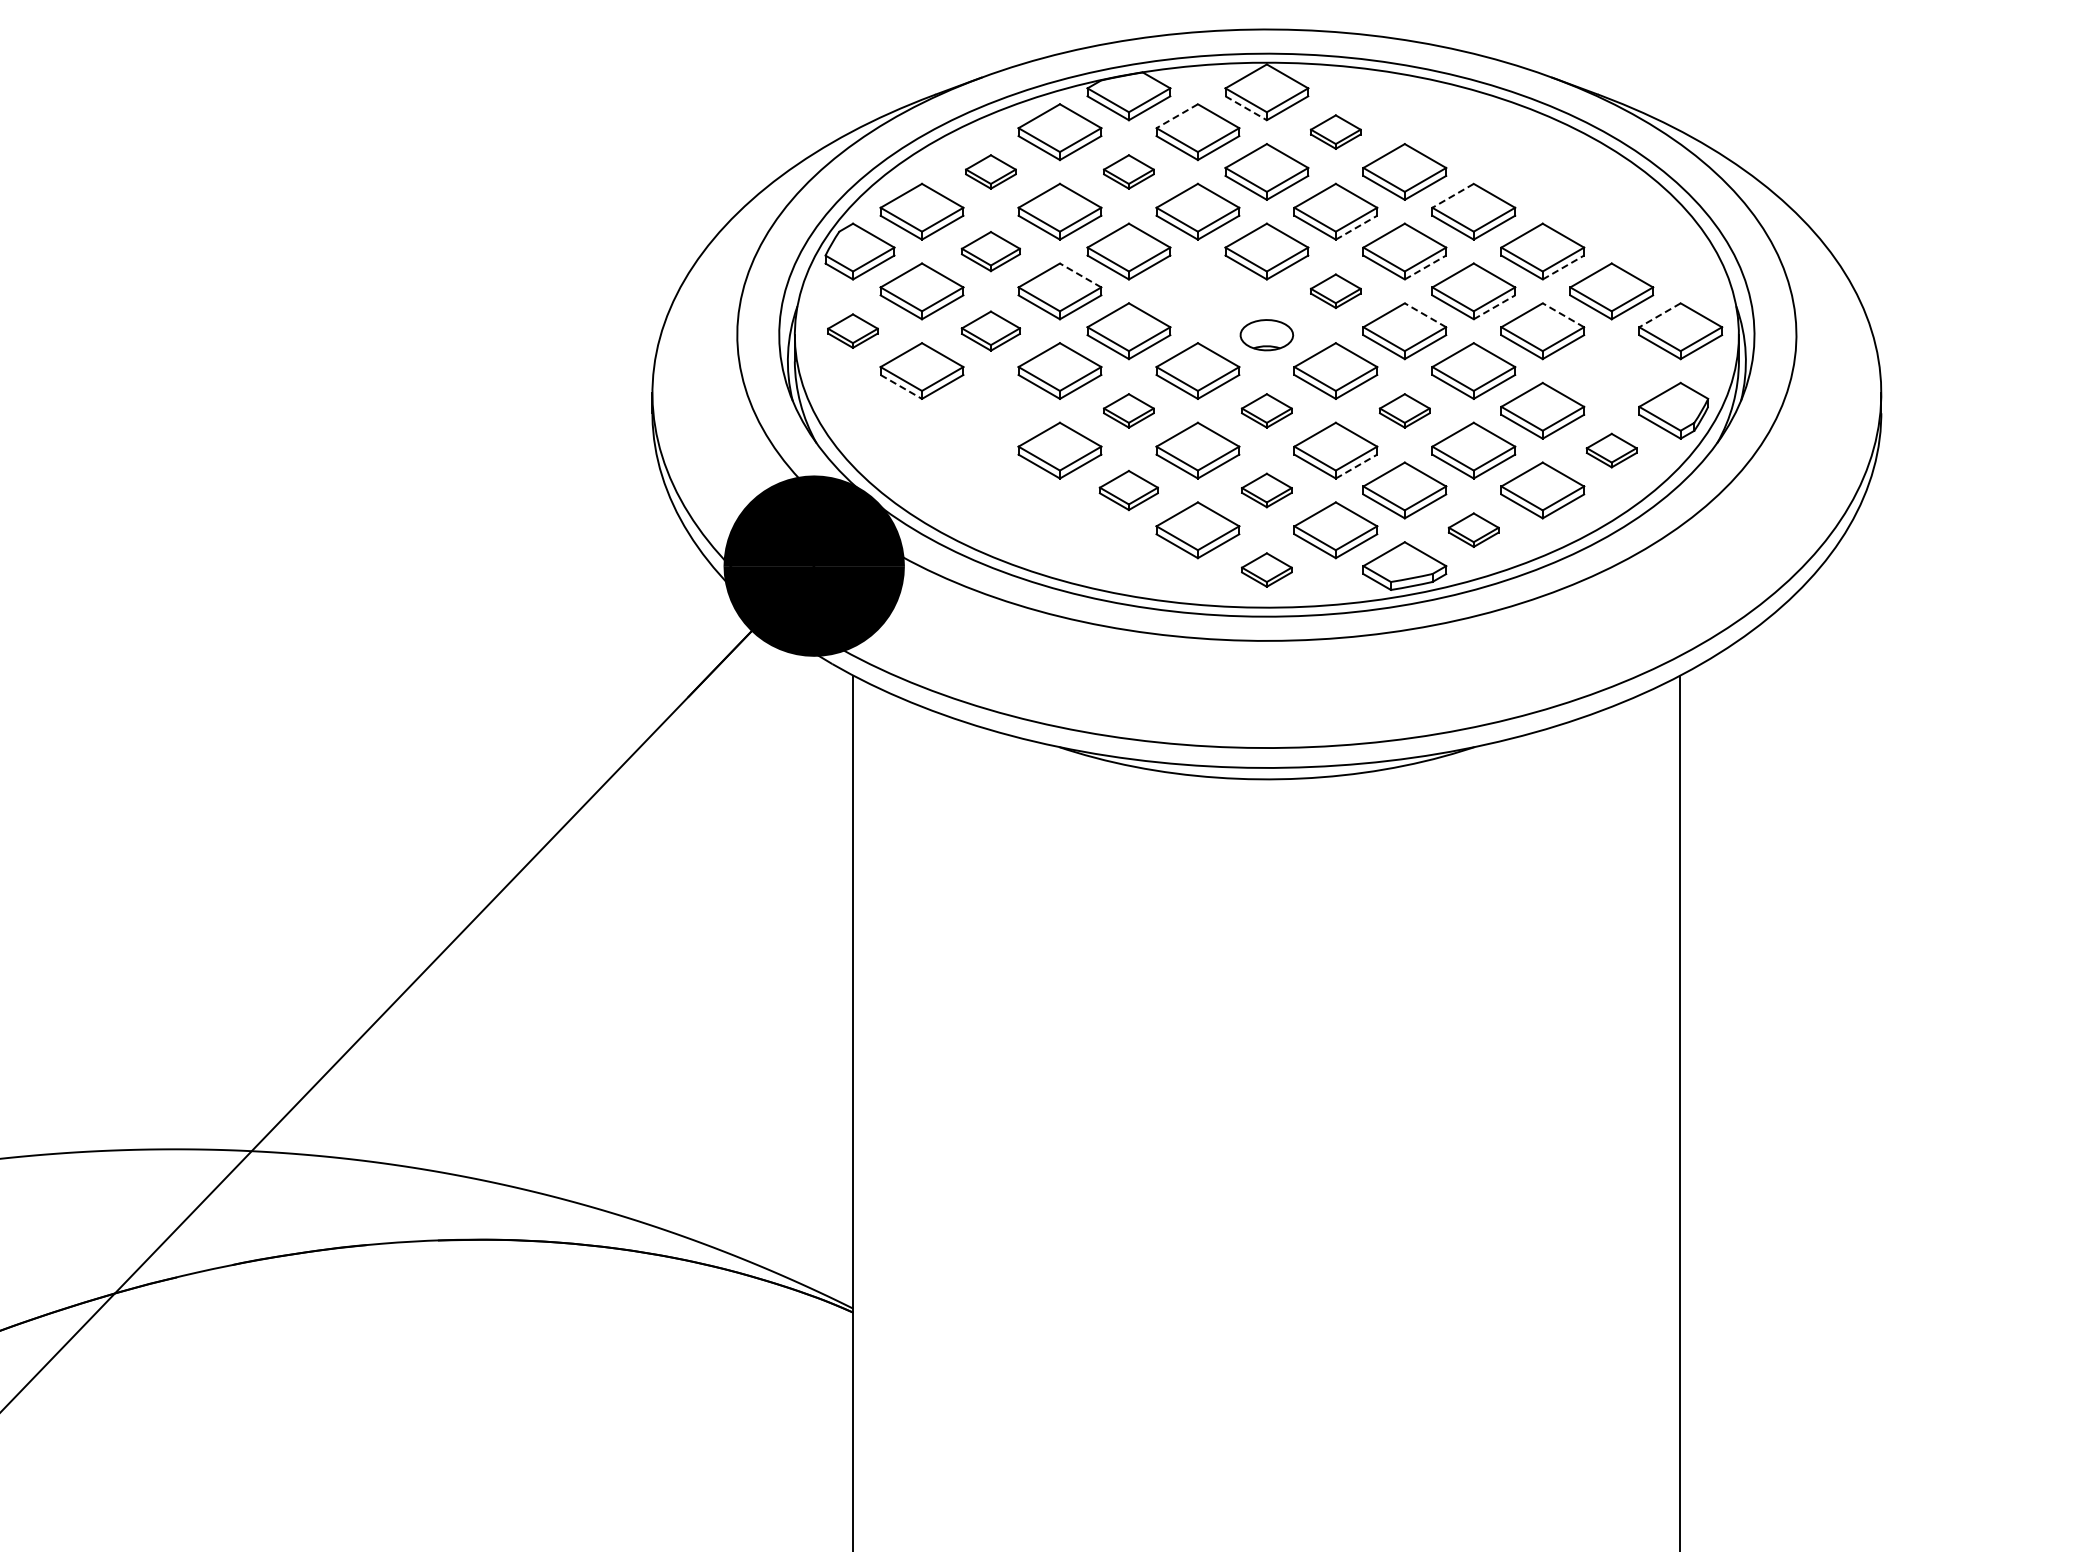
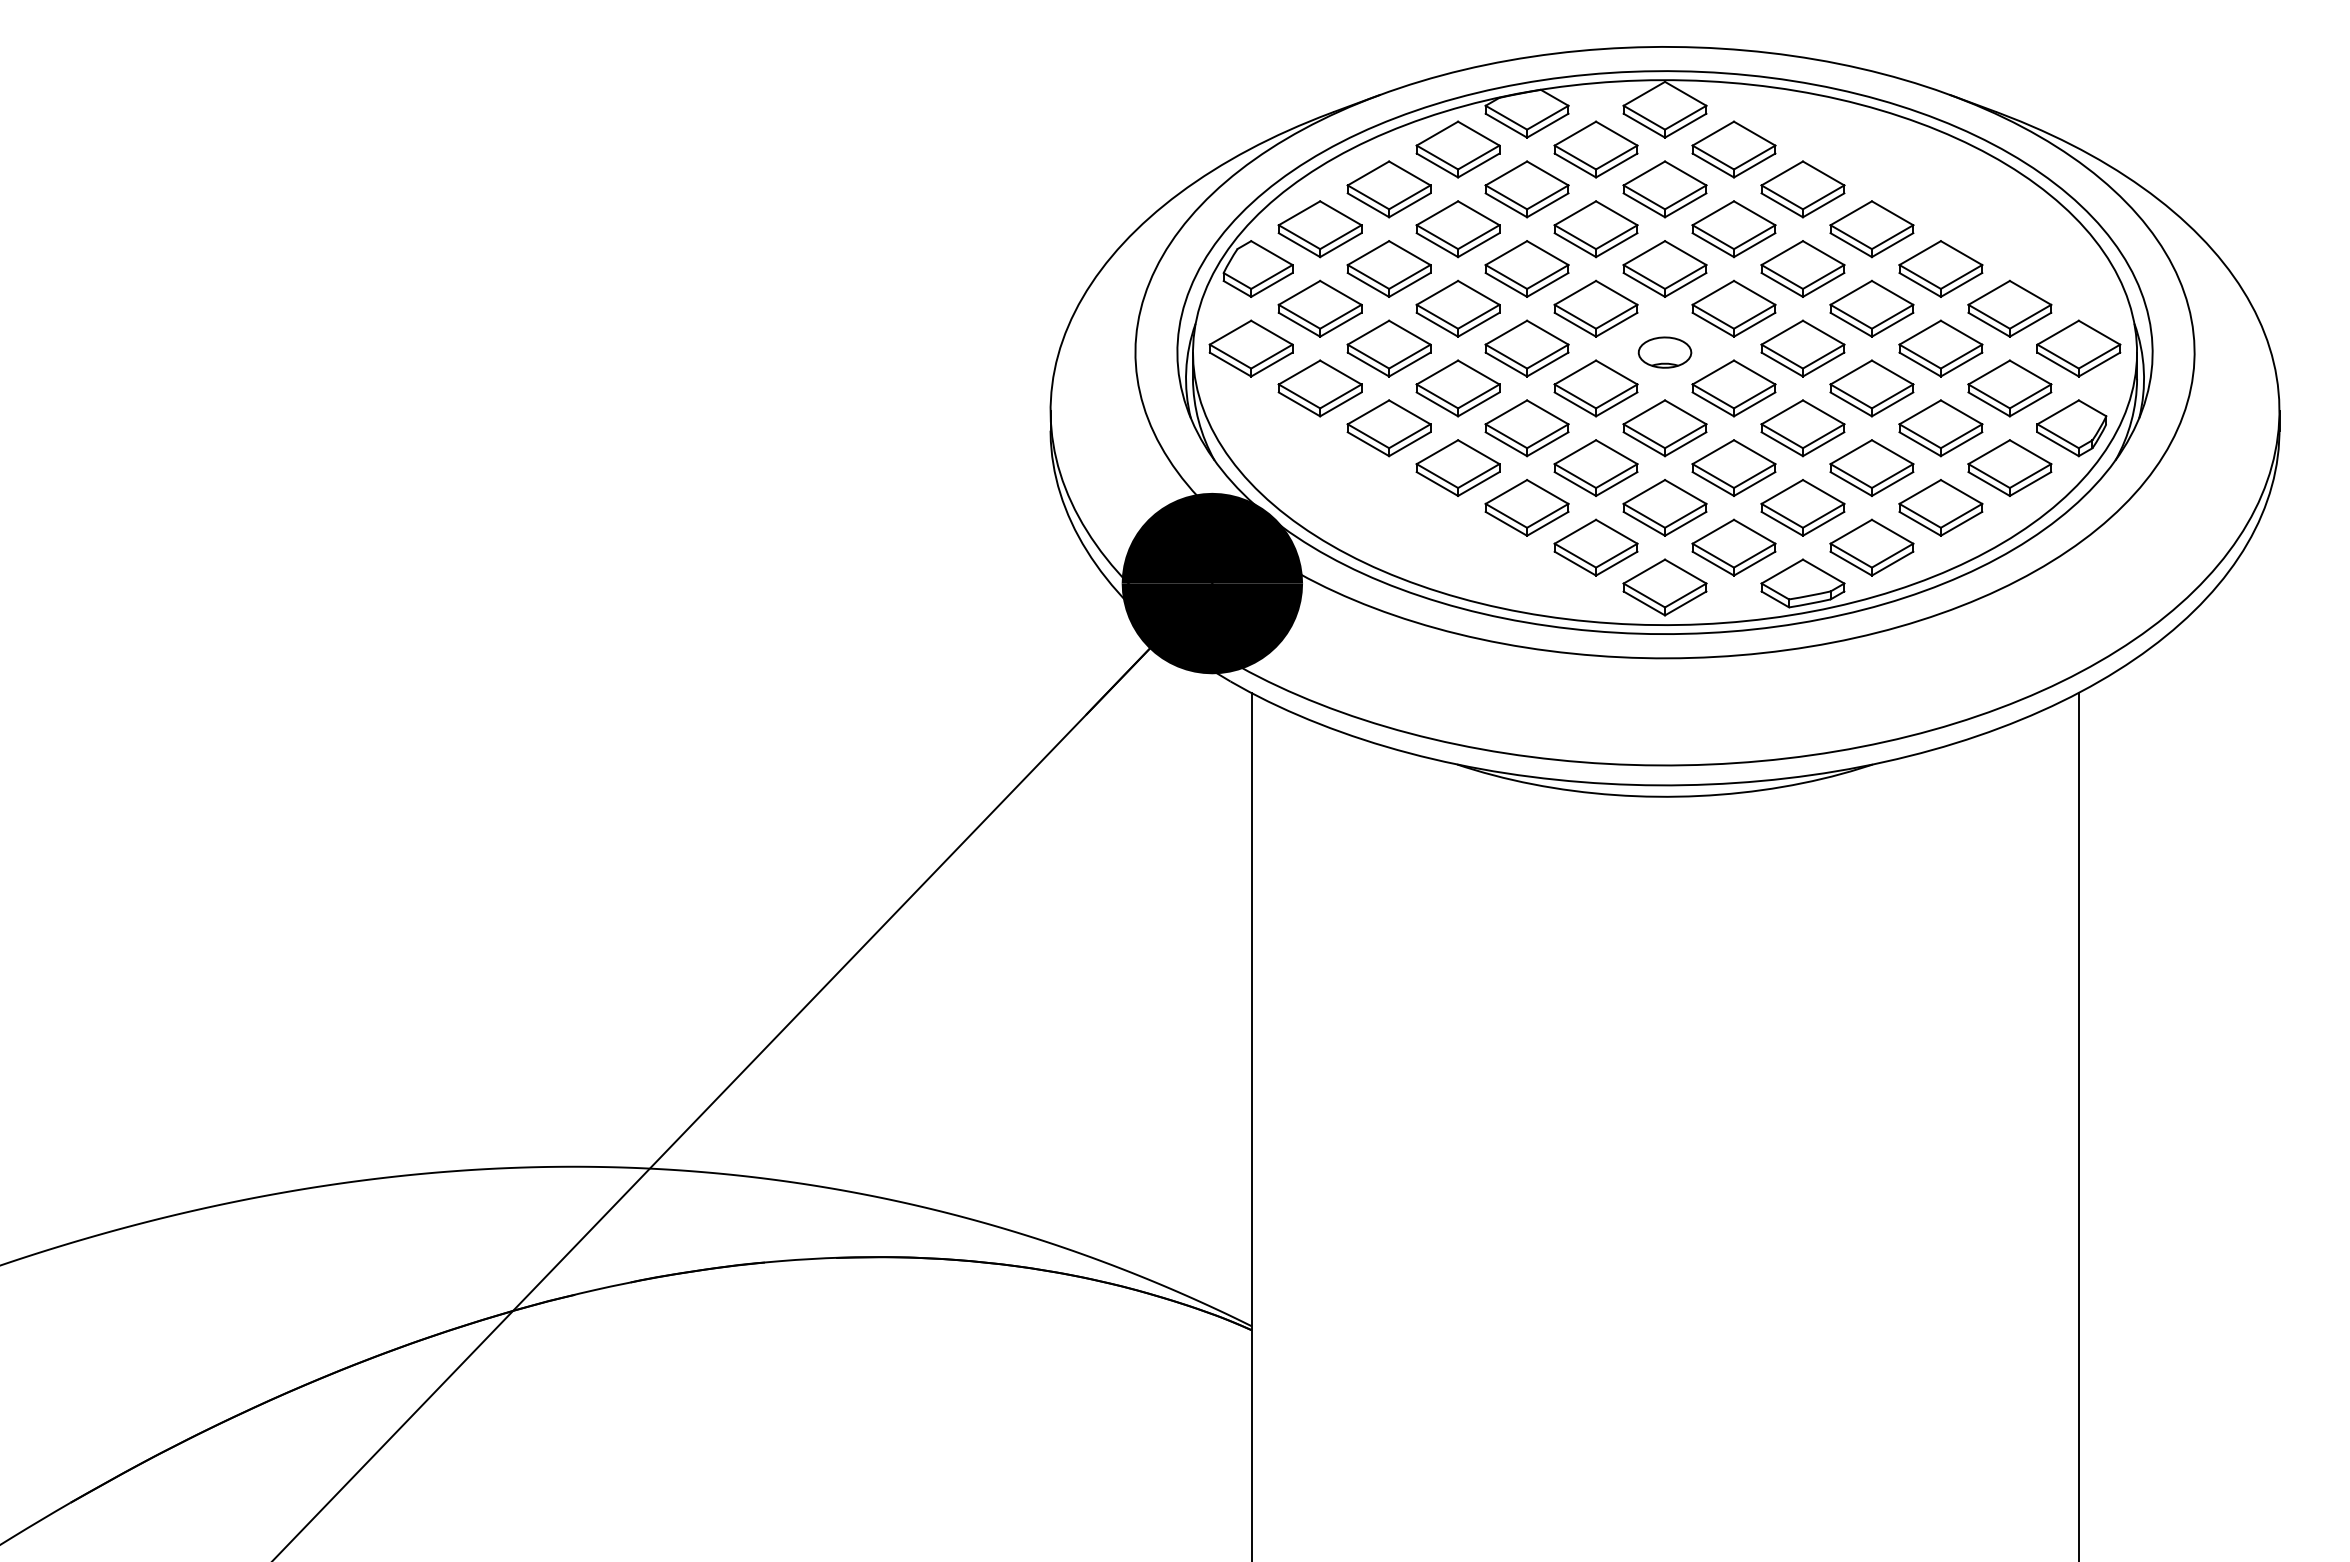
line: (1246, 108) -> (1644, 125), dashed -> solid
line: (1177, 116) -> (1575, 133), dashed -> solid
part: (1335, 132) -> (1733, 149), size x1.67
part: (990, 172) -> (1388, 189), size x1.67
part: (1128, 172) -> (1526, 189), size x1.67
line: (1453, 196) -> (1851, 213), dashed -> solid
line: (1356, 228) -> (1754, 245), dashed -> solid
part: (990, 251) -> (1388, 268), size x1.43
line: (1425, 267) -> (1823, 284), dashed -> solid
line: (1563, 267) -> (1961, 284), dashed -> solid
line: (1080, 275) -> (1478, 292), dashed -> solid
part: (1197, 291) -> (1595, 308), added
part: (1335, 291) -> (1733, 308), size x1.67
line: (1494, 307) -> (1892, 324), dashed -> solid
line: (1425, 315) -> (1823, 332), dashed -> solid
line: (1563, 315) -> (1961, 332), dashed -> solid
line: (1660, 315) -> (2058, 332), dashed -> solid
part: (852, 331) -> (1250, 348), size x1.67
part: (990, 331) -> (1388, 348), size x1.43
part: (1611, 371) -> (2009, 388), added
line: (901, 387) -> (1299, 404), dashed -> solid
part: (990, 411) -> (1388, 428), added
part: (1128, 411) -> (1526, 428), size x1.67
part: (1266, 411) -> (1664, 428), size x1.67
part: (1404, 411) -> (1802, 428), size x1.67
part: (1611, 450) -> (2009, 467), size x1.67
line: (1356, 467) -> (1754, 484), dashed -> solid
part: (1128, 490) -> (1526, 507), size x1.43
part: (1266, 490) -> (1664, 507), size x1.67
part: (1473, 530) -> (1871, 547), size x1.67
part: (1266, 570) -> (1664, 587), size x1.67

